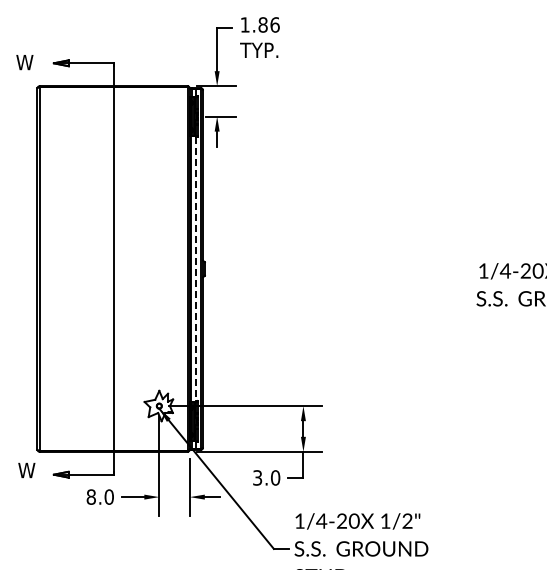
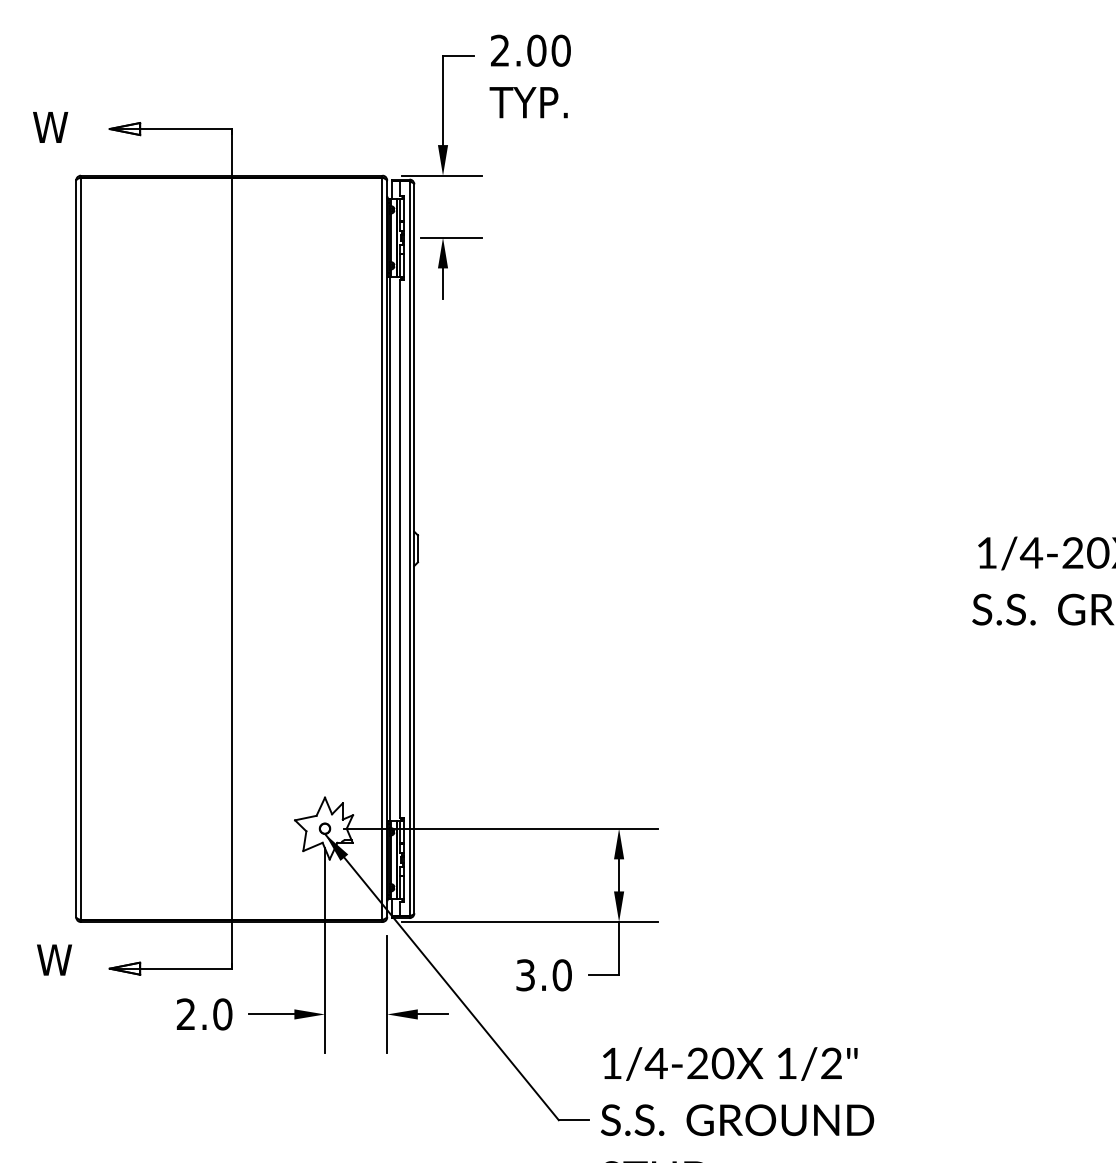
text: (259, 24) -> (529, 49), 1.86 -> 2.00
line: (196, 269) -> (400, 549), dashed -> solid
text: (90, 496) -> (184, 1013), 8.0 -> 2.0

